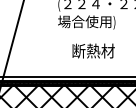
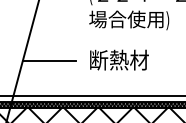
text: (93, 50) -> (119, 59), moved
line: (29, 51) -> (49, 60), added

